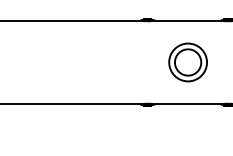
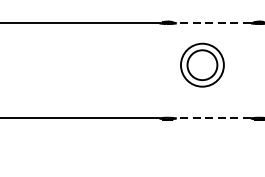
line: (188, 20) -> (214, 23), solid -> dashed
part: (187, 62) -> (201, 65), moved
line: (188, 104) -> (214, 118), solid -> dashed

